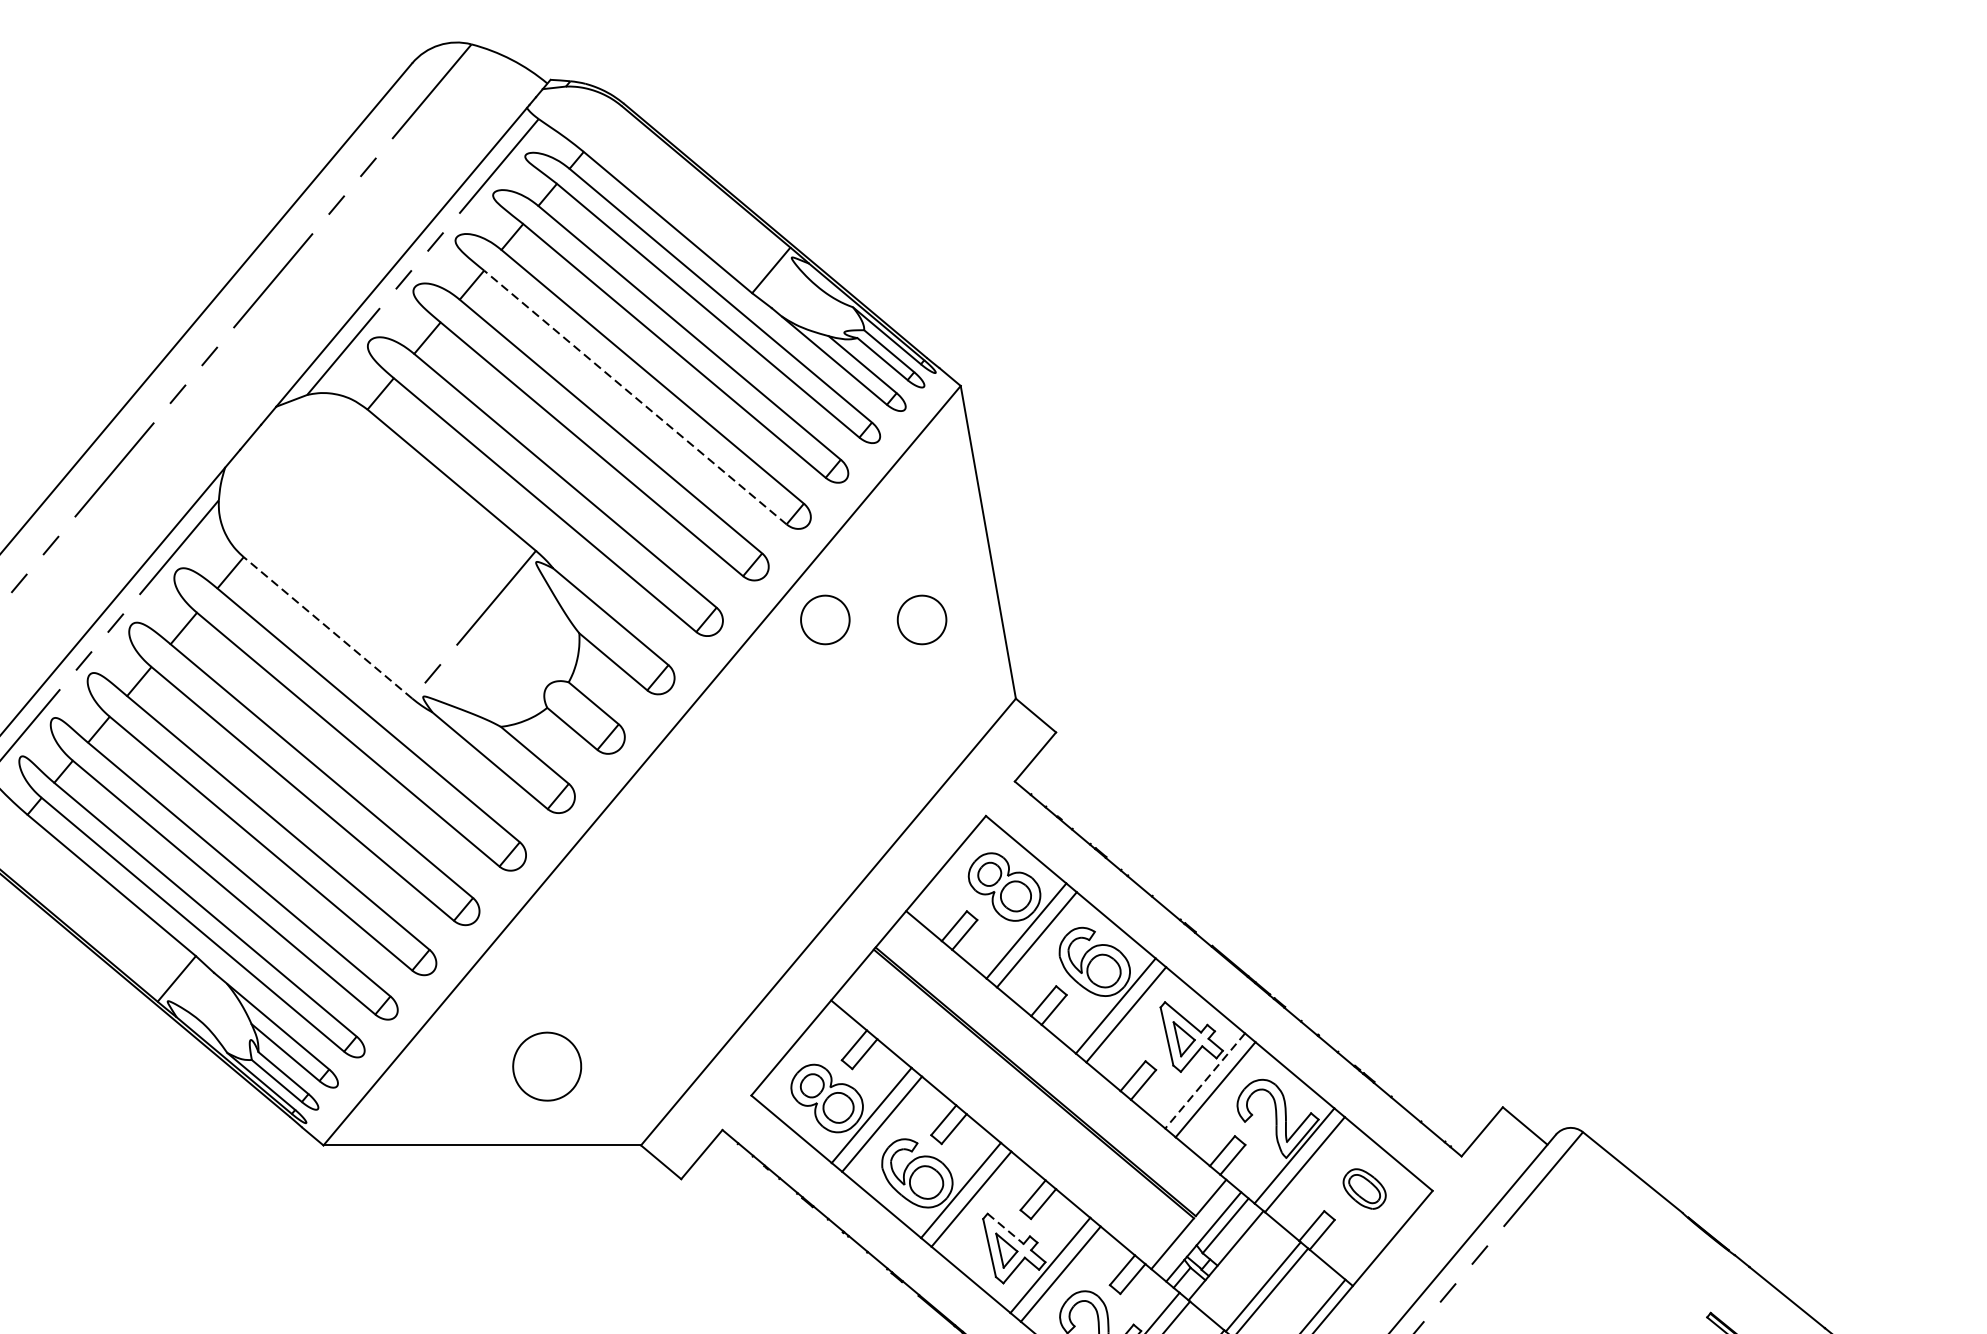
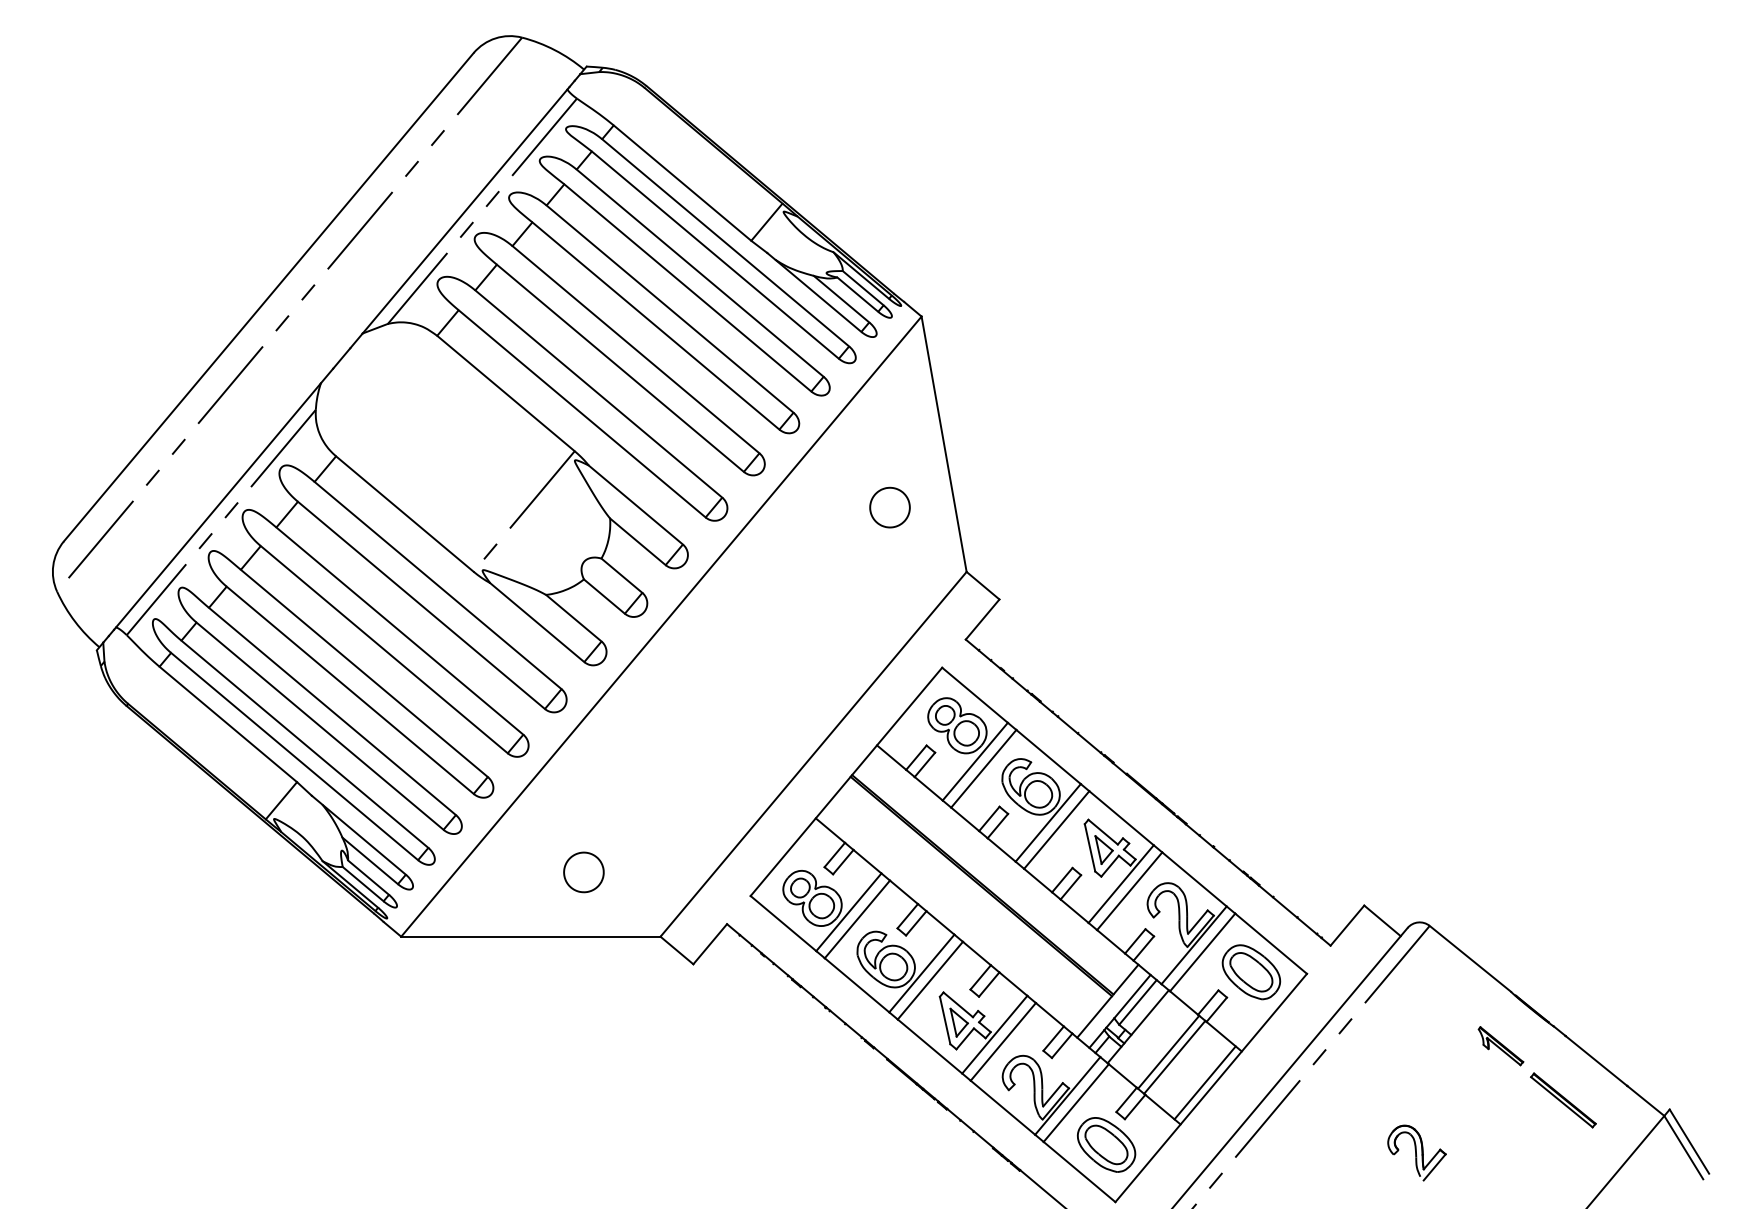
line: (634, 396) -> (655, 325), dashed -> solid
part: (824, 619) -> (810, 507), removed
line: (327, 628) -> (404, 514), dashed -> solid
part: (546, 1066) -> (583, 872), size x0.71
line: (1205, 1081) -> (1121, 884), dashed -> solid
part: (1364, 1189) -> (1251, 972), size x1.67
line: (1005, 1229) -> (958, 1005), dashed -> solid
part: (1669, 1279) -> (1500, 1046), added

